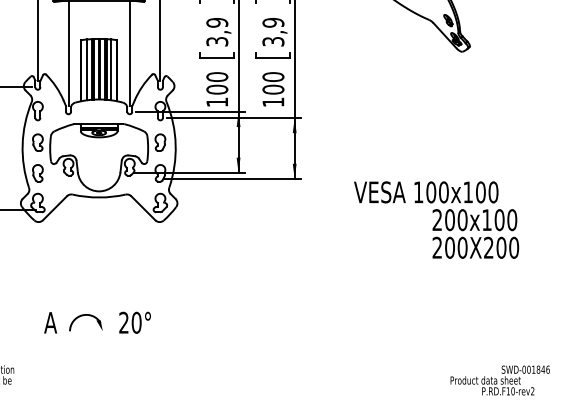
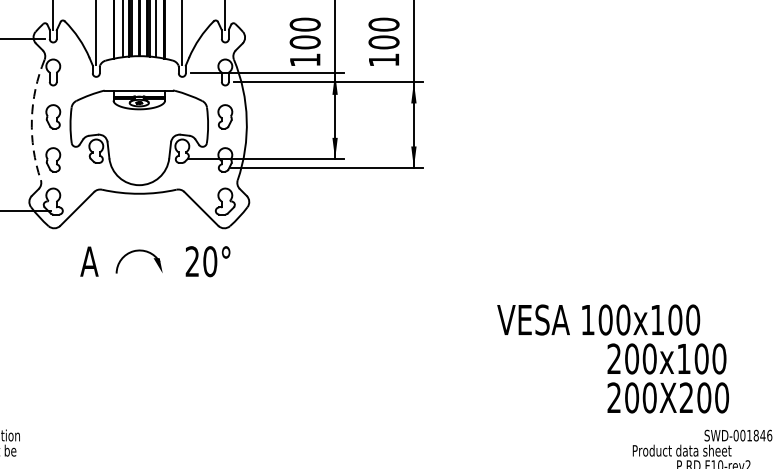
arc: (22, 144) -> (31, 119), solid -> dashed
text: (436, 219) -> (613, 358), moved
part: (97, 322) -> (155, 261), moved

